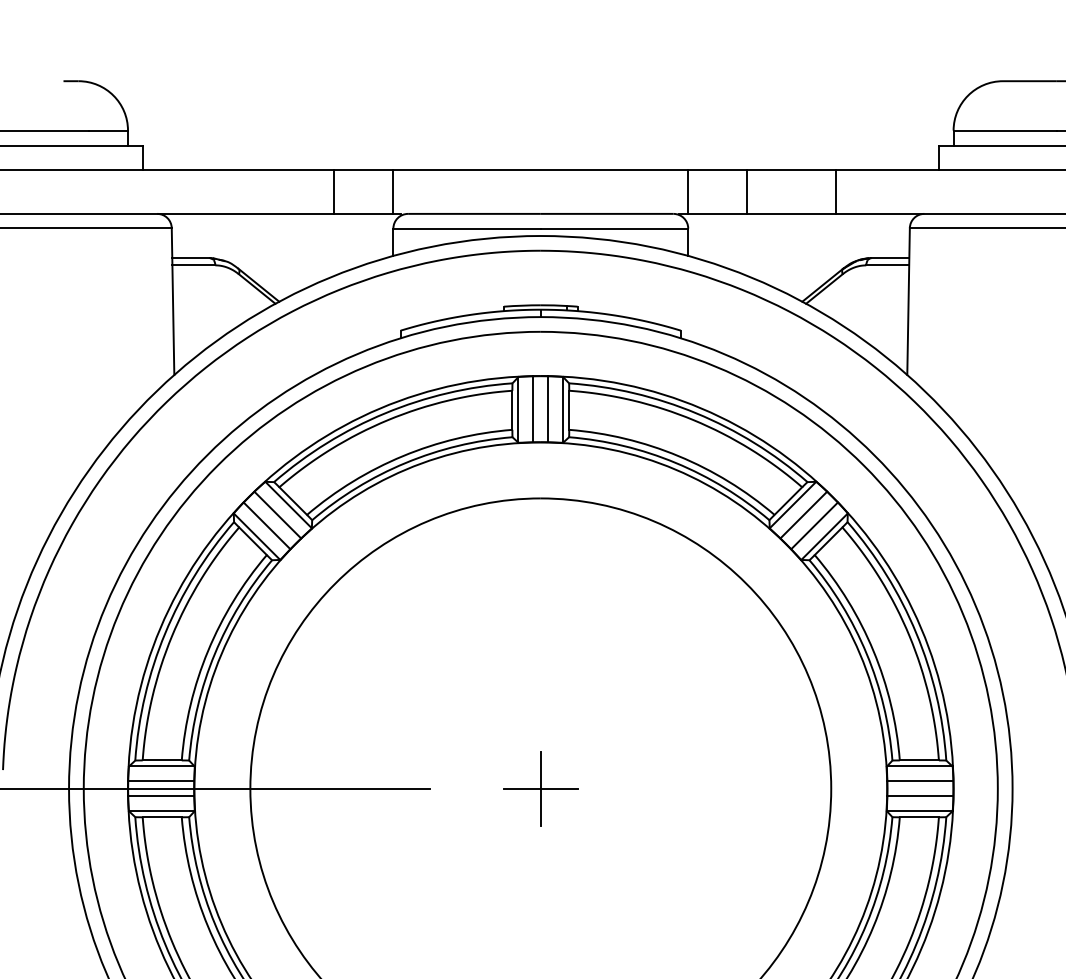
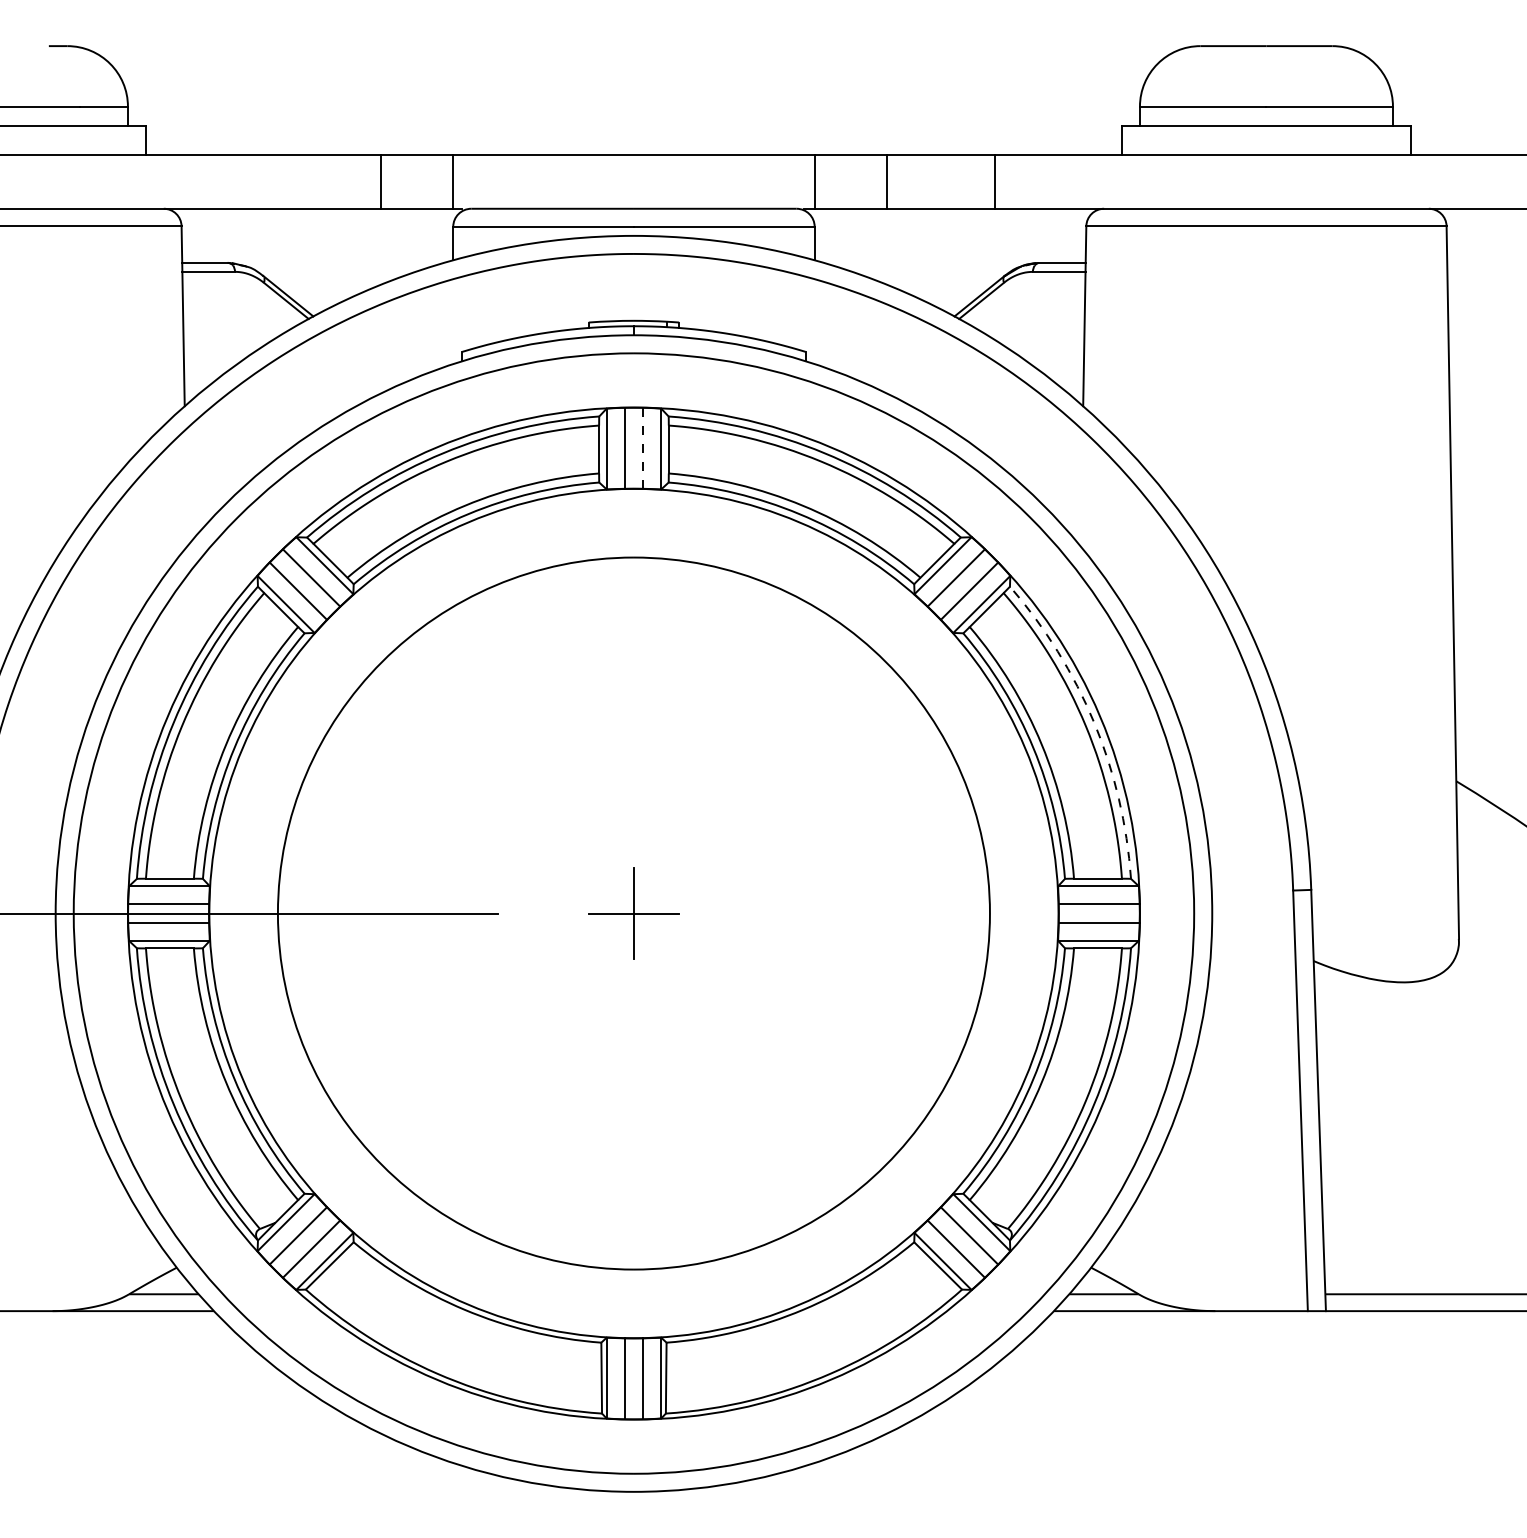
line: (548, 409) -> (643, 448), solid -> dashed
arc: (916, 632) -> (1094, 722), solid -> dashed

